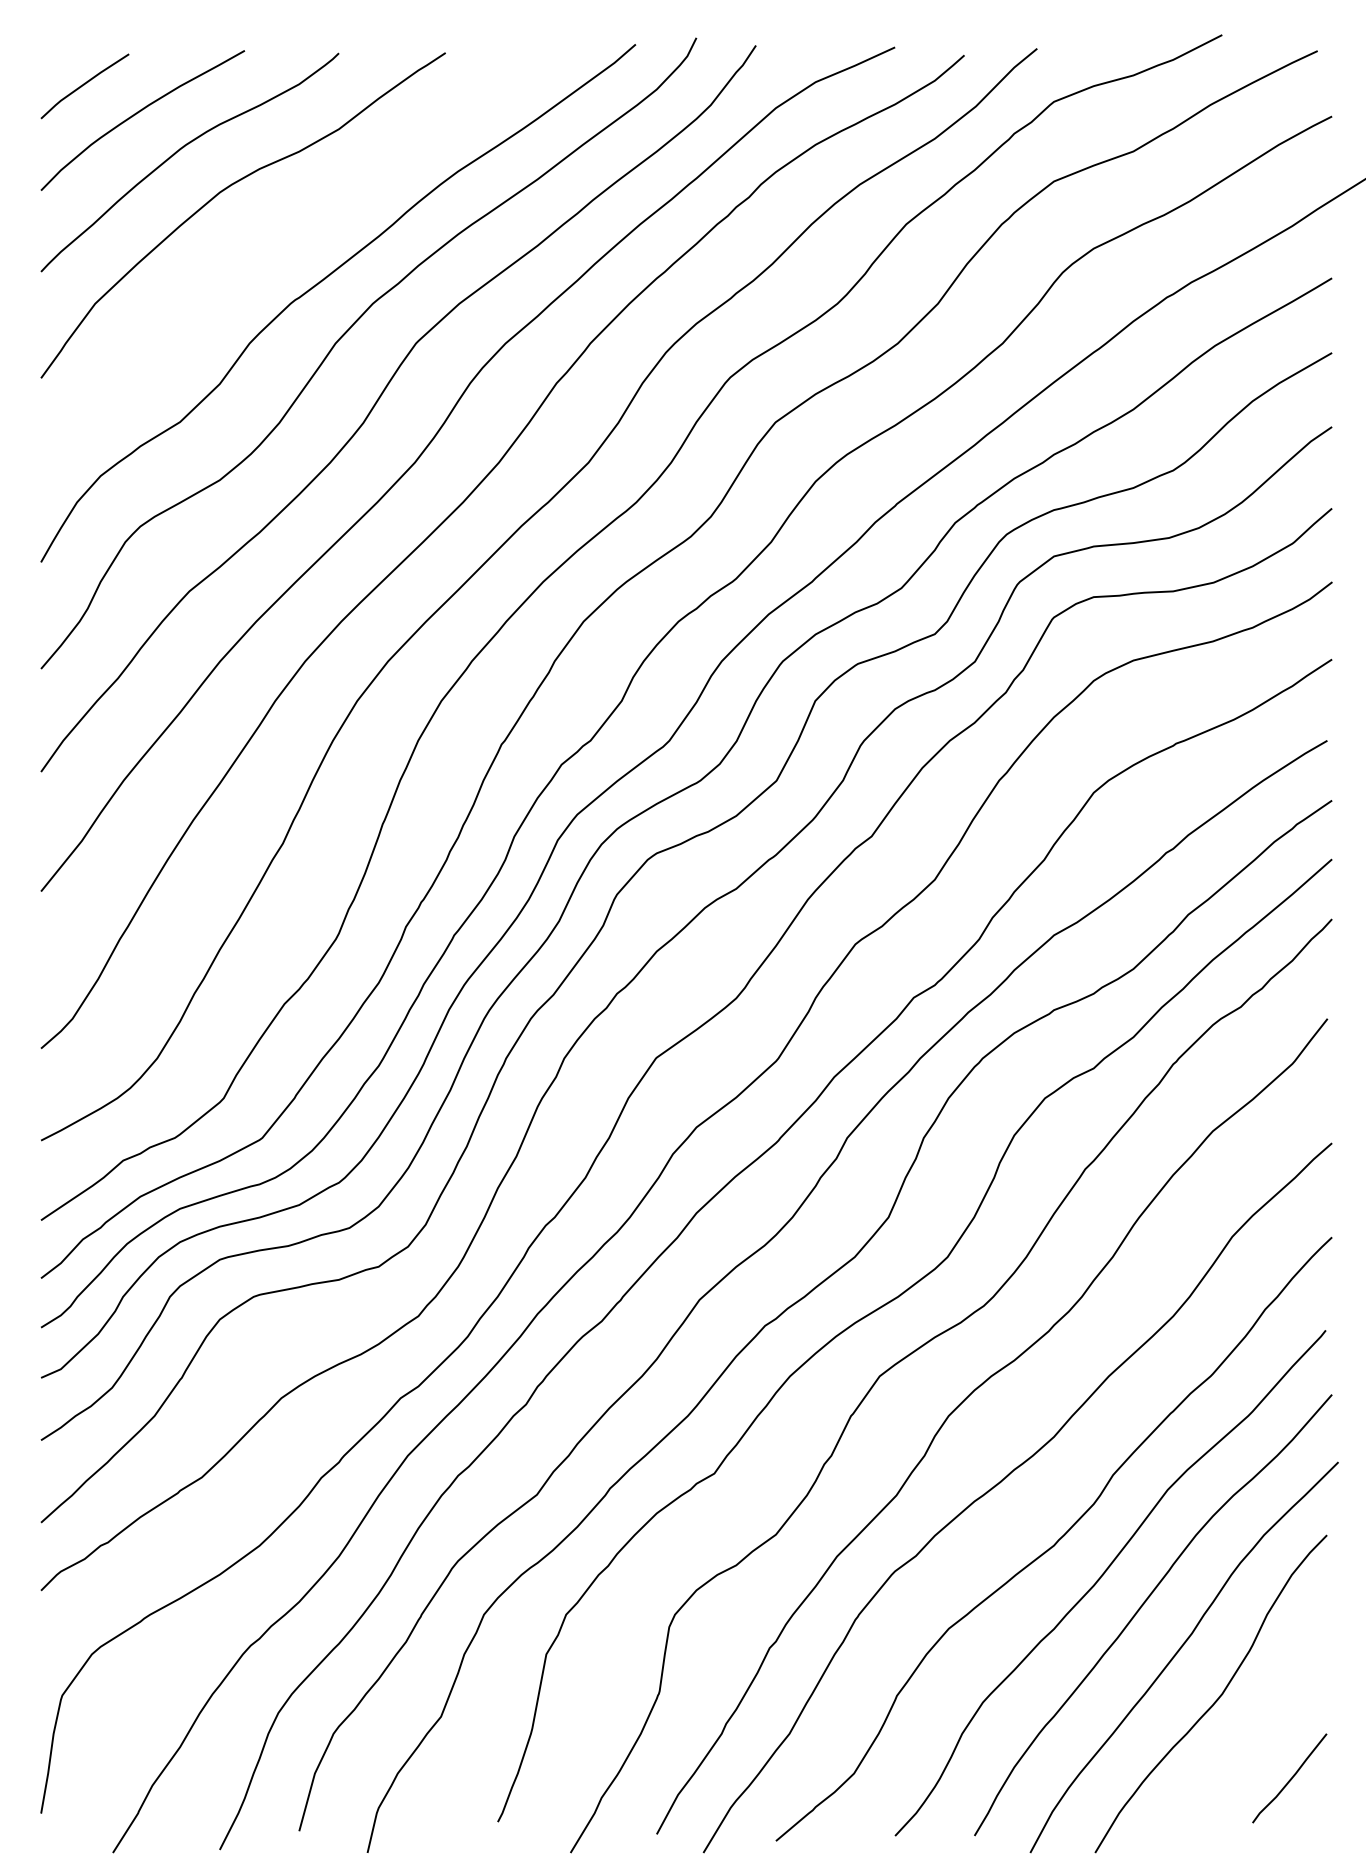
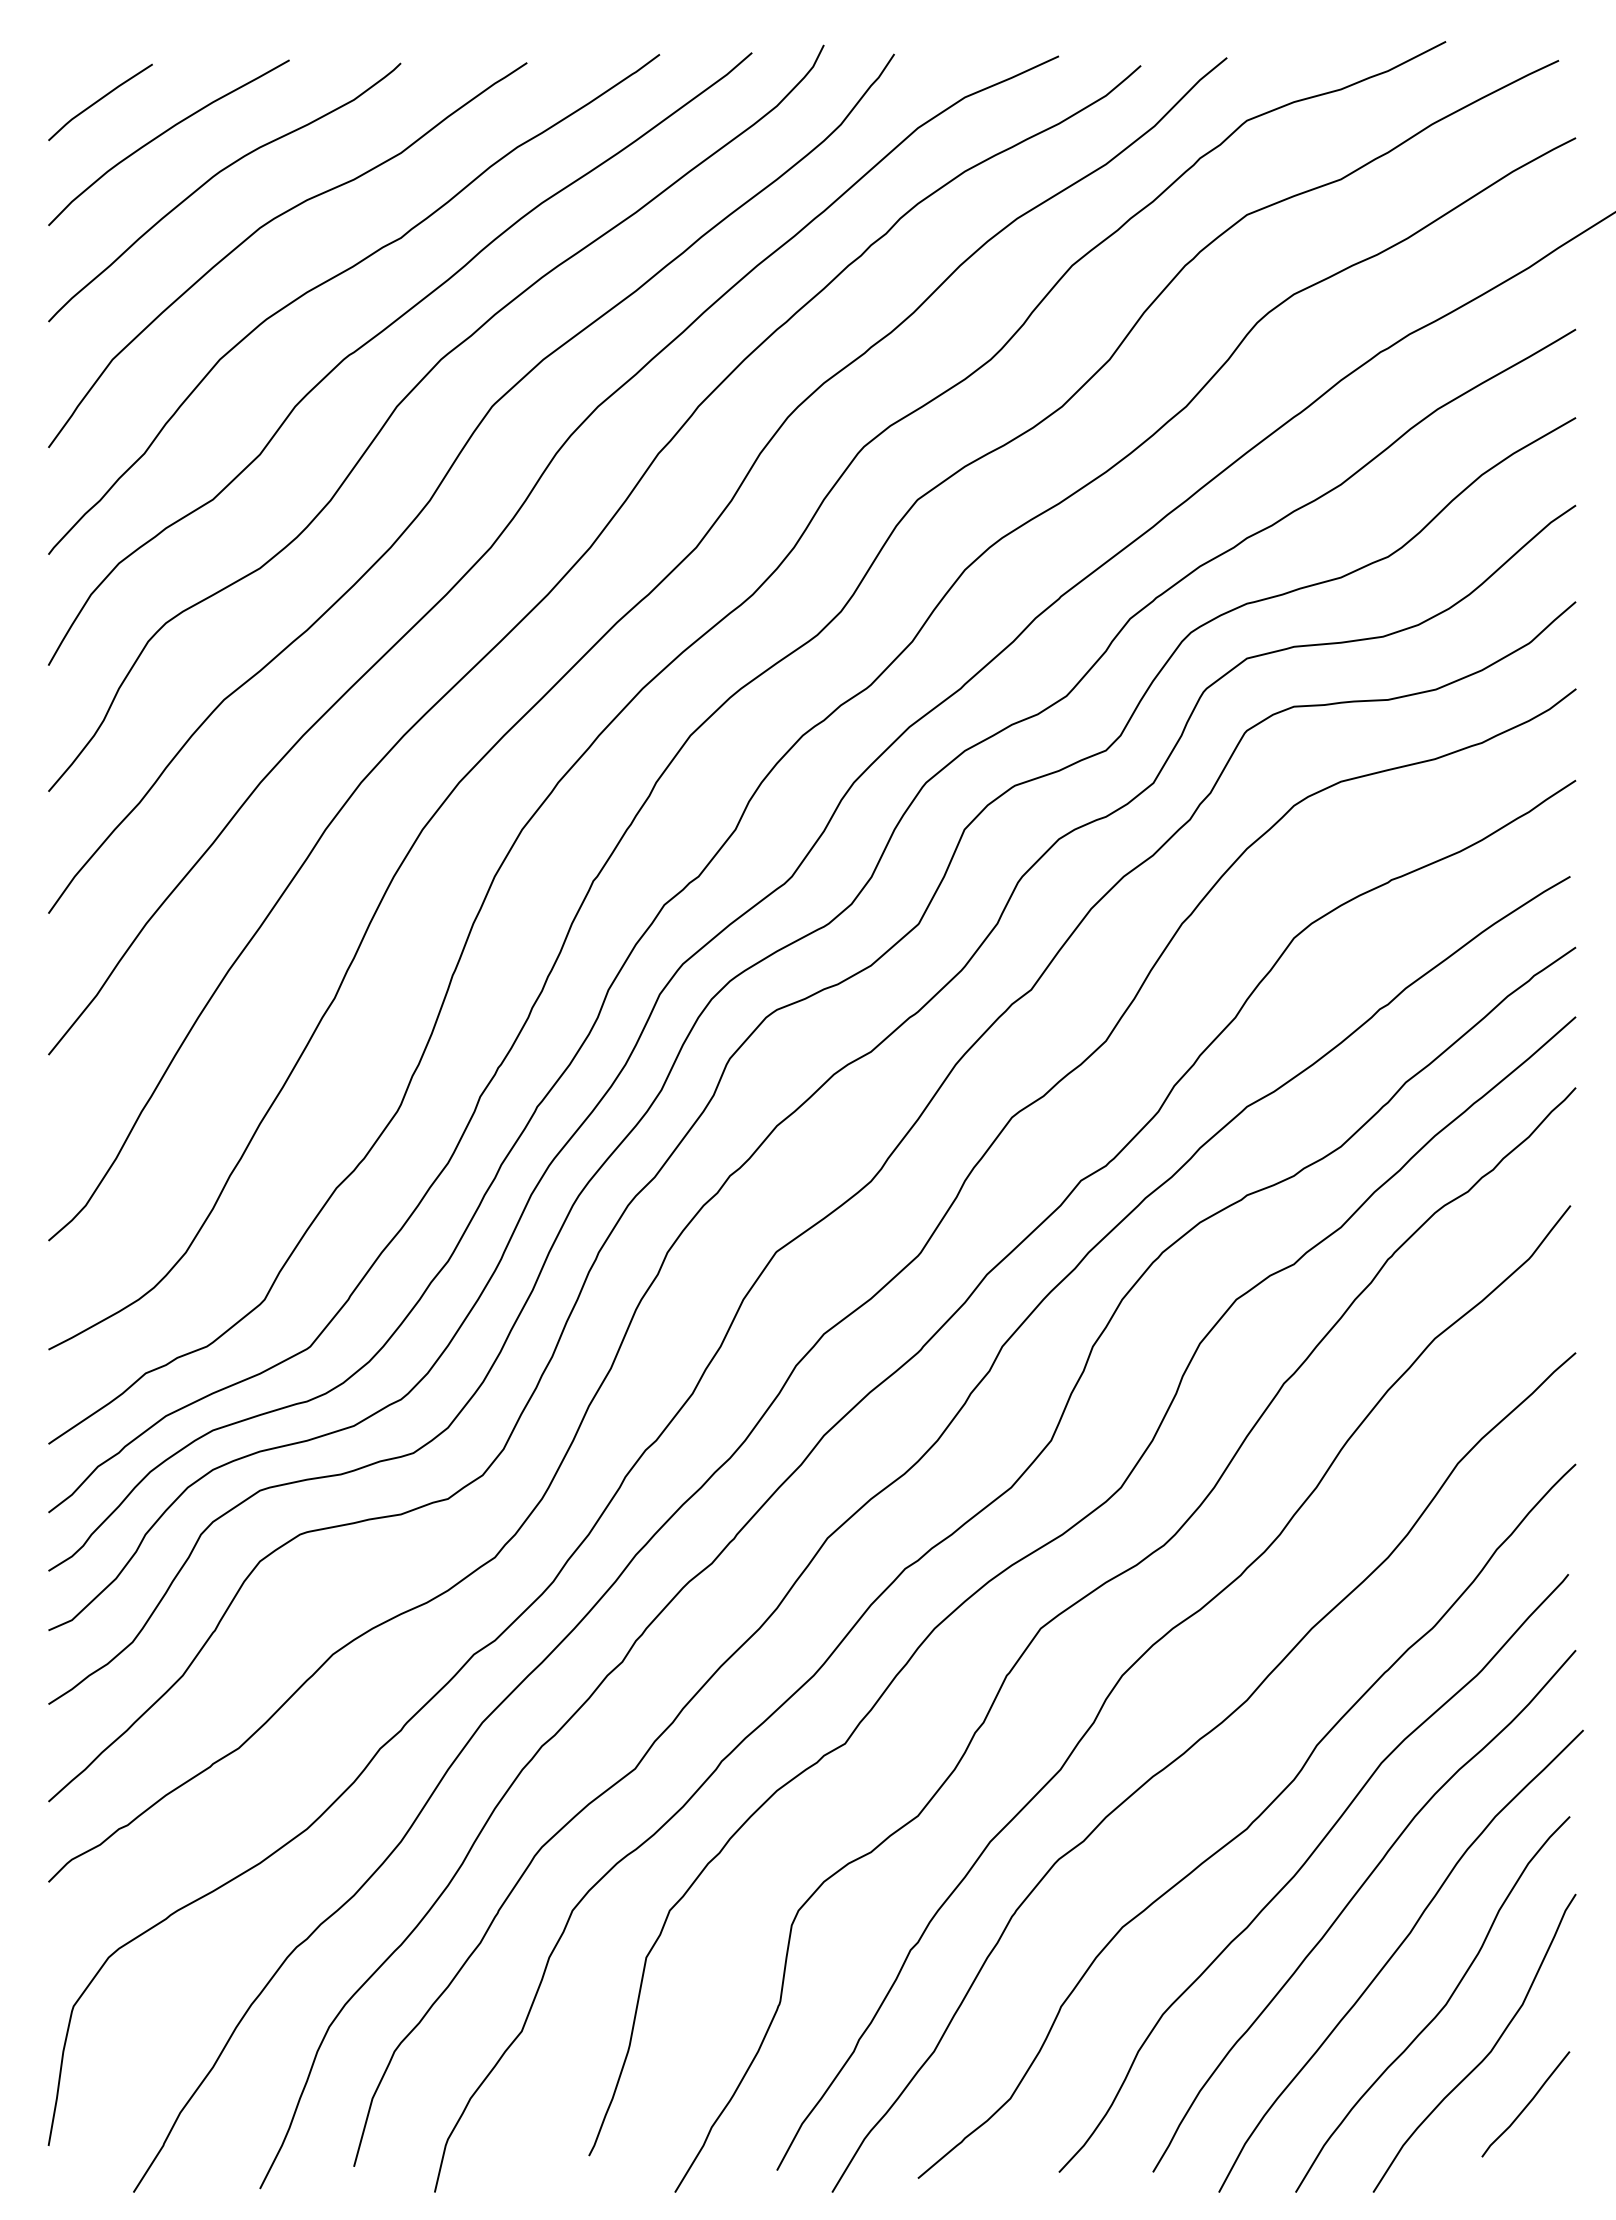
curve: (287, 232) -> (339, 275), added
curve: (1257, 1735) -> (1487, 2053), added

